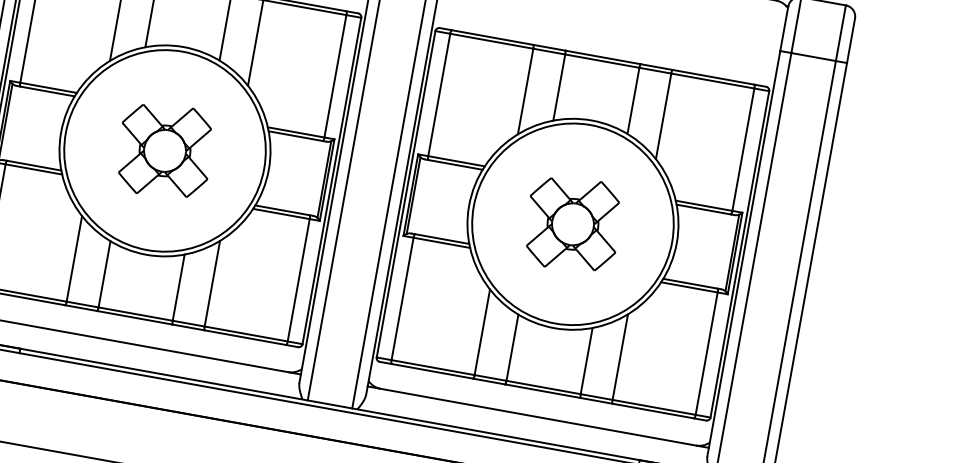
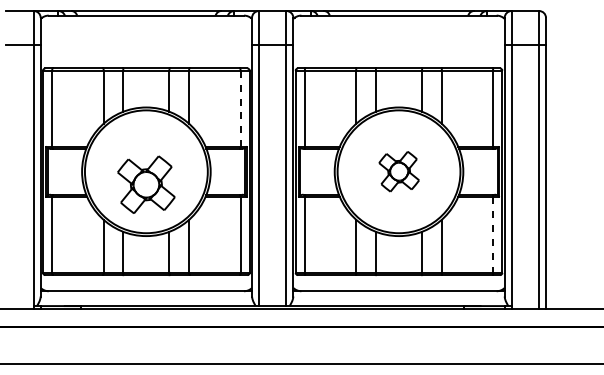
line: (335, 76) -> (240, 108), solid -> dashed
part: (165, 150) -> (146, 184), moved
part: (573, 223) -> (399, 171), size x0.7
line: (707, 353) -> (493, 234), solid -> dashed

